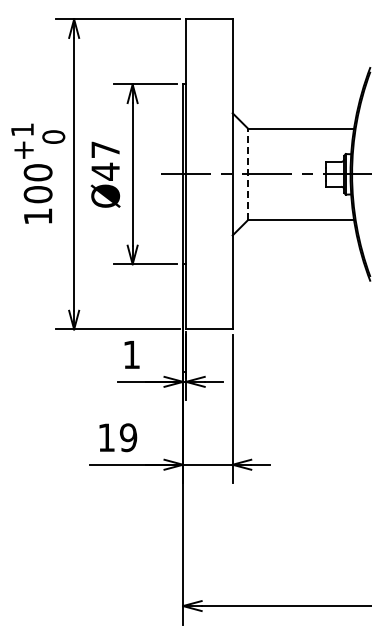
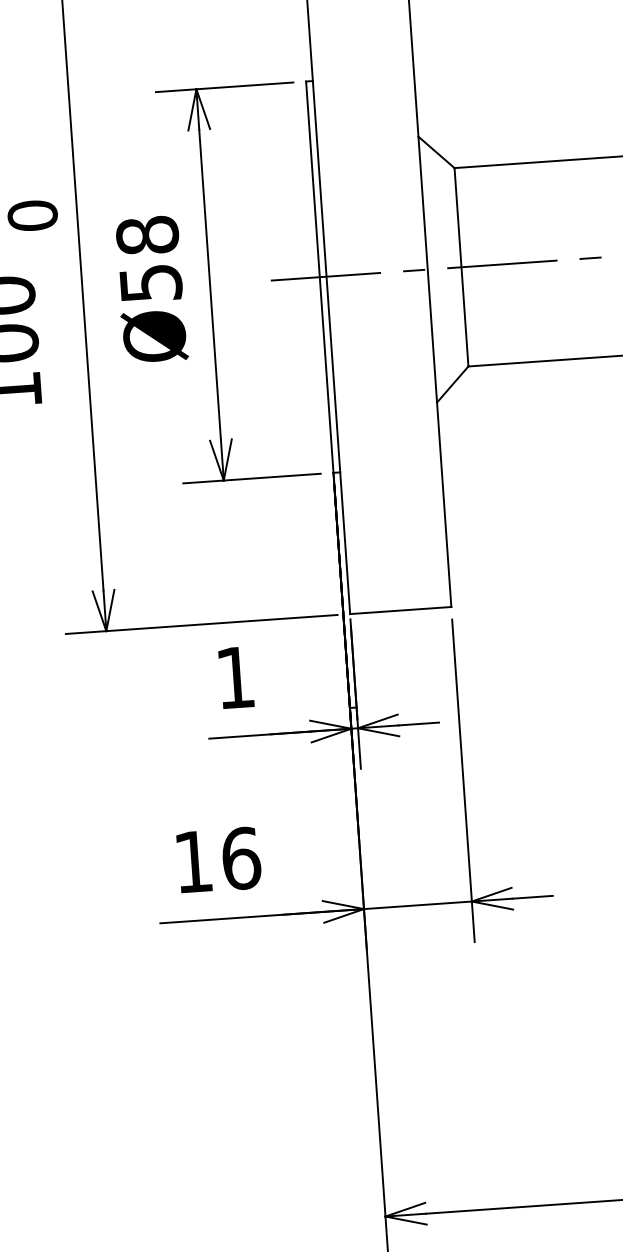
text: (105, 160) -> (148, 258), Ø47 -> Ø58
line: (248, 174) -> (462, 267), dashed -> solid
text: (128, 437) -> (241, 858), 19 -> 16

